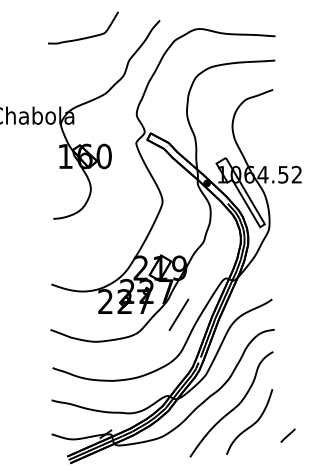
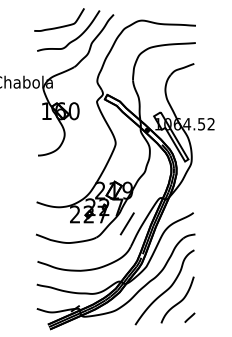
curve: (103, 55) -> (73, 39), added
line: (287, 435) -> (189, 317), moved

